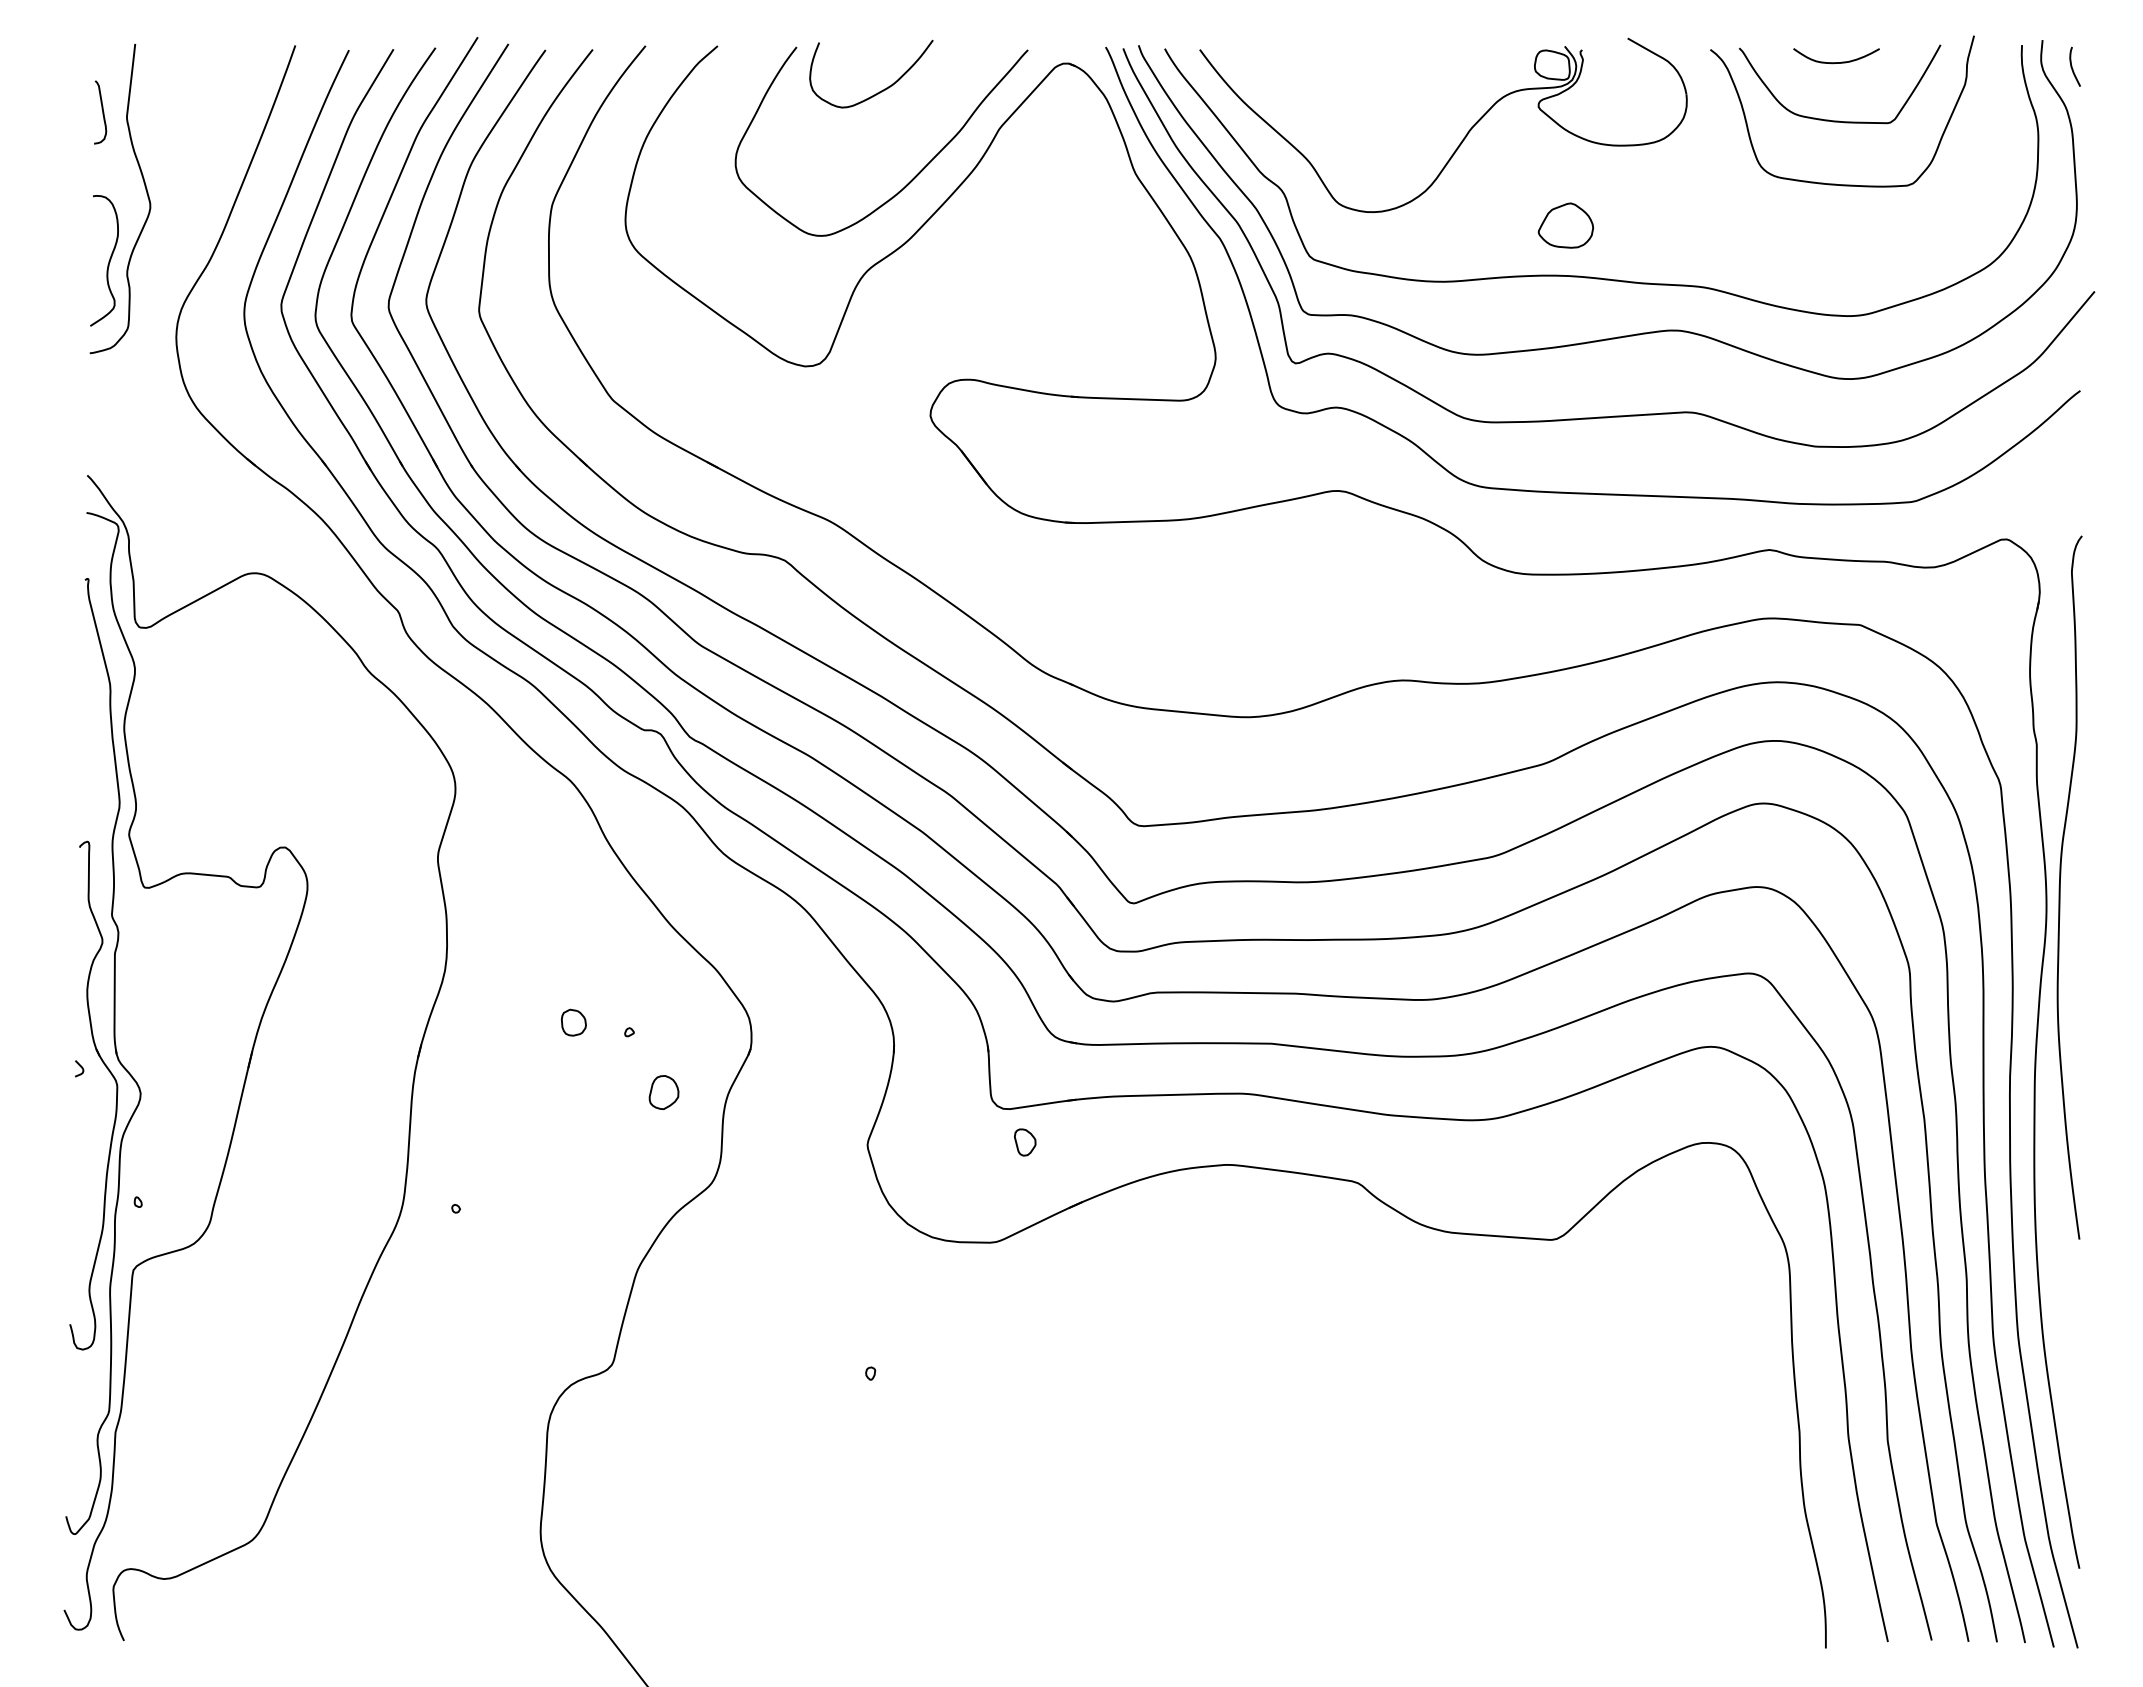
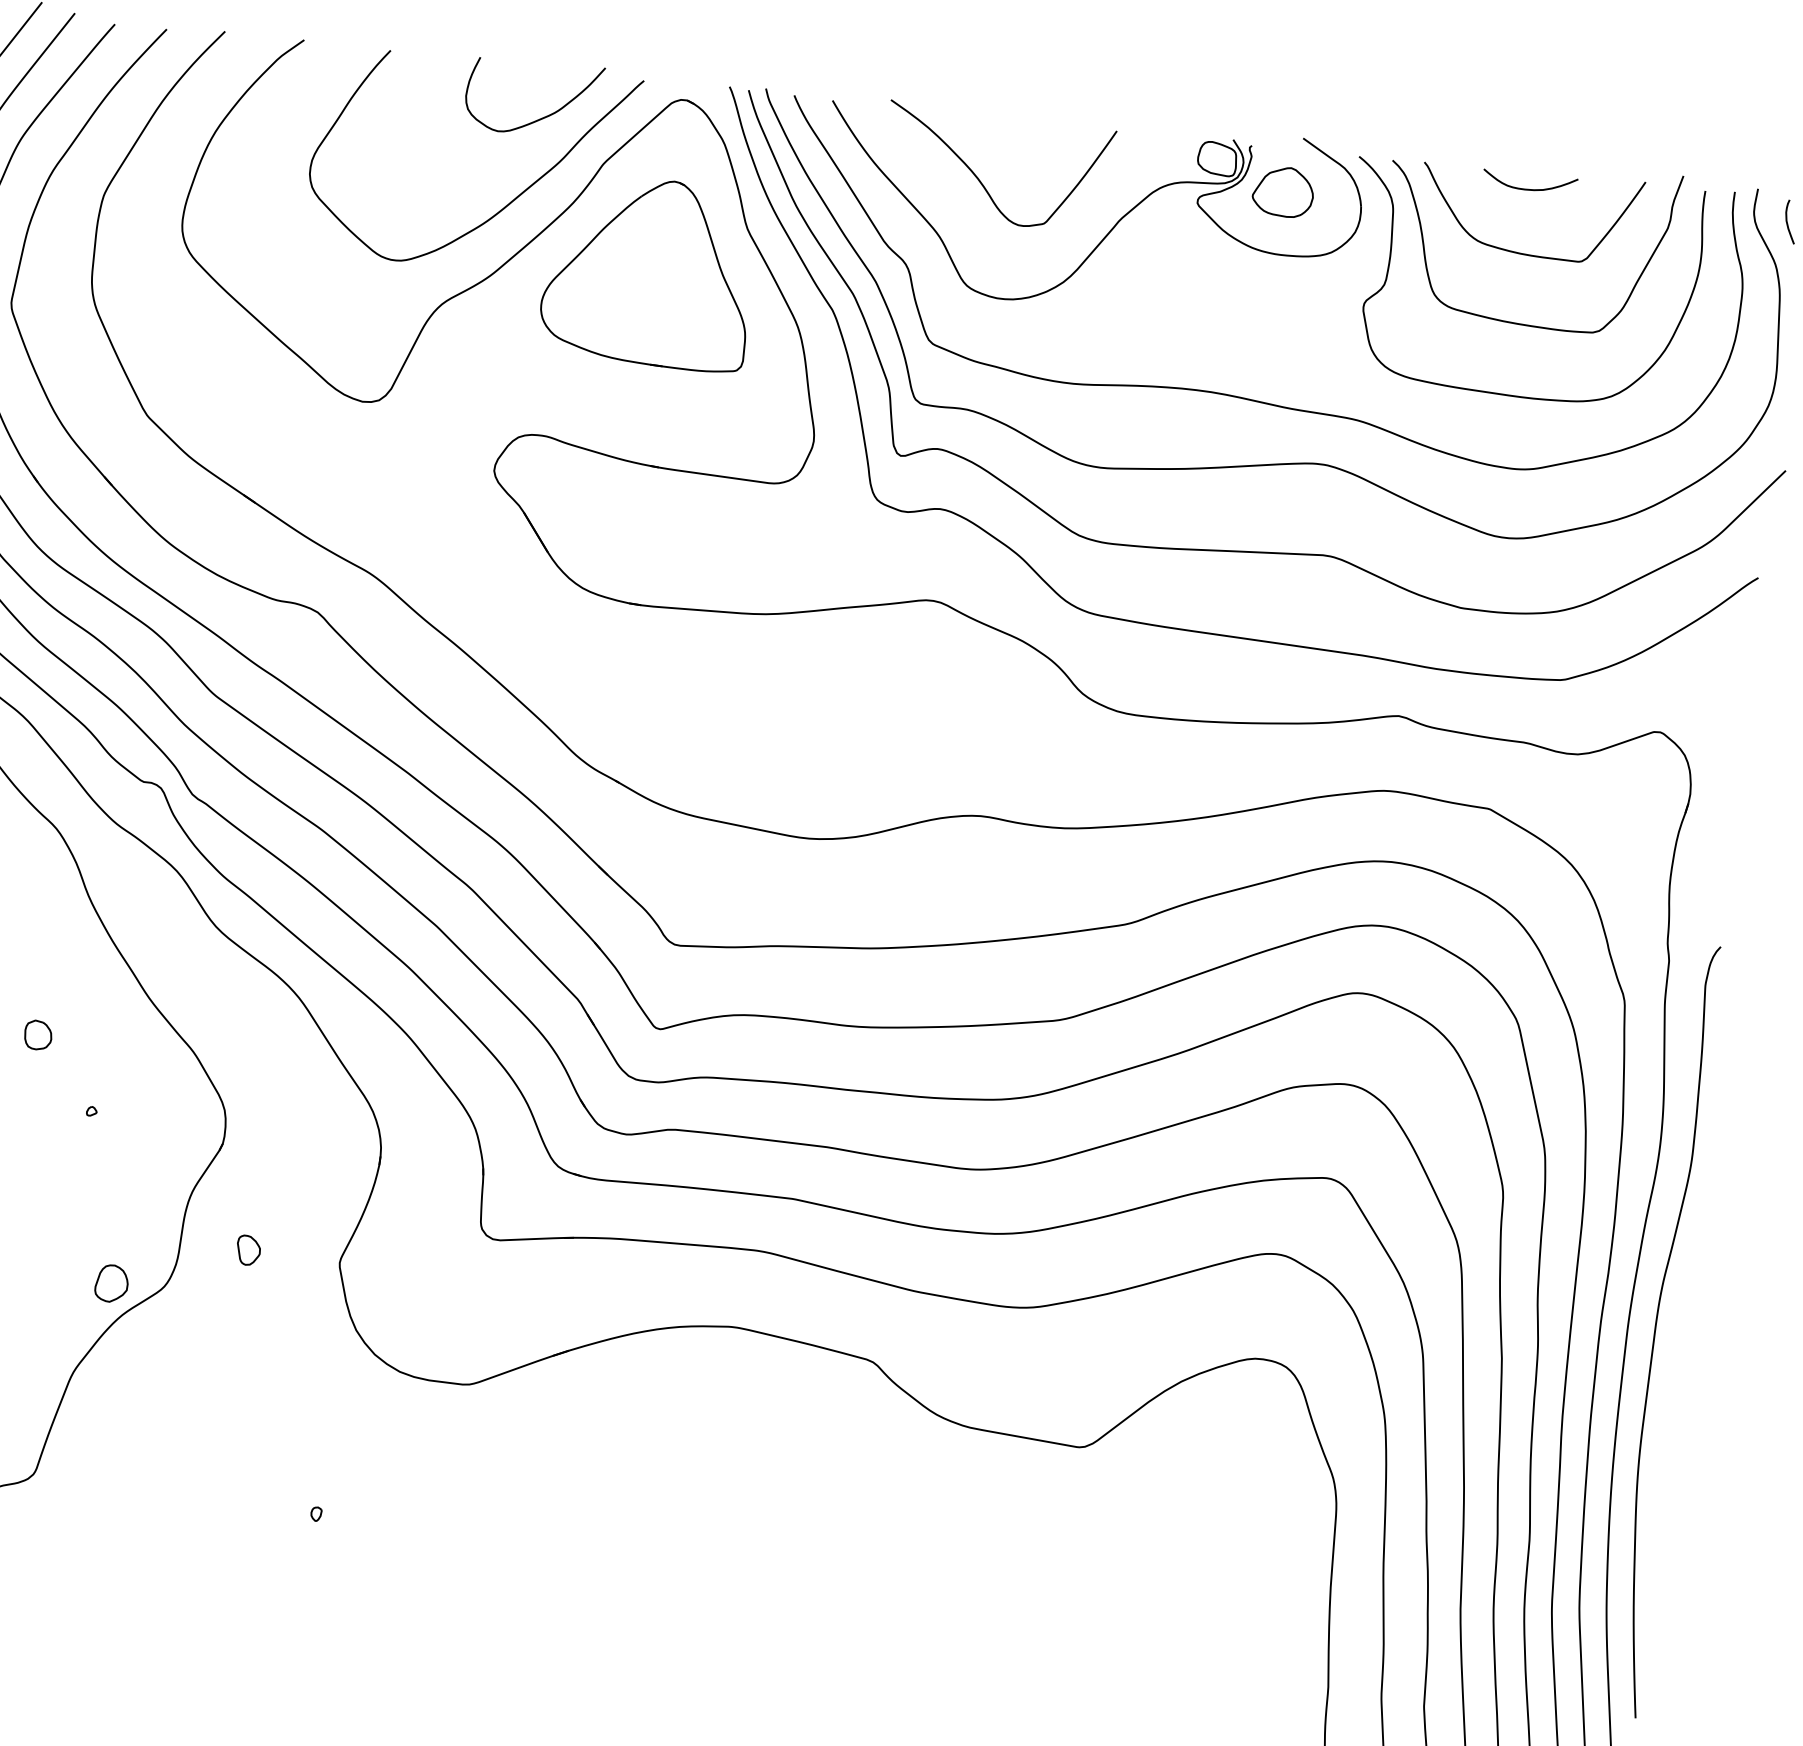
curve: (879, 91) -> (540, 117), moved
curve: (1340, 106) -> (980, 179), added
part: (1050, 222) -> (648, 272), added
part: (1565, 225) -> (1282, 191), moved
curve: (1824, 248) -> (1494, 391), added
curve: (2060, 887) -> (1656, 1329), moved
part: (573, 1022) -> (37, 1034), moved
part: (663, 1092) -> (111, 1283), moved
part: (1025, 1142) -> (248, 1250), moved

